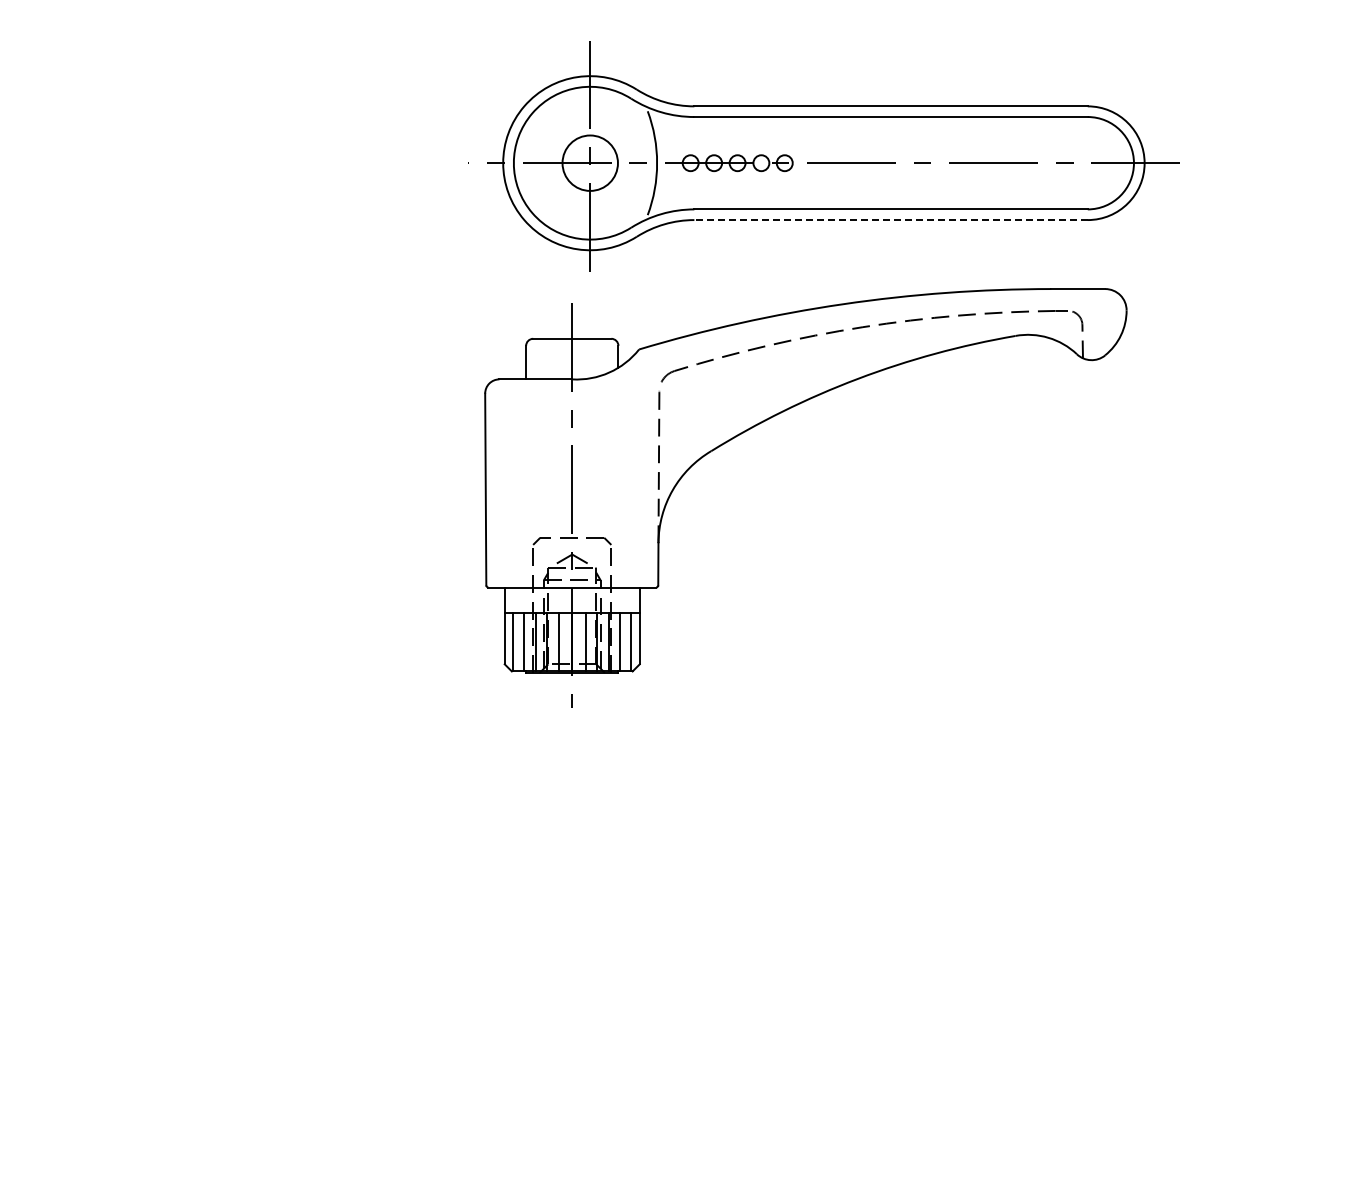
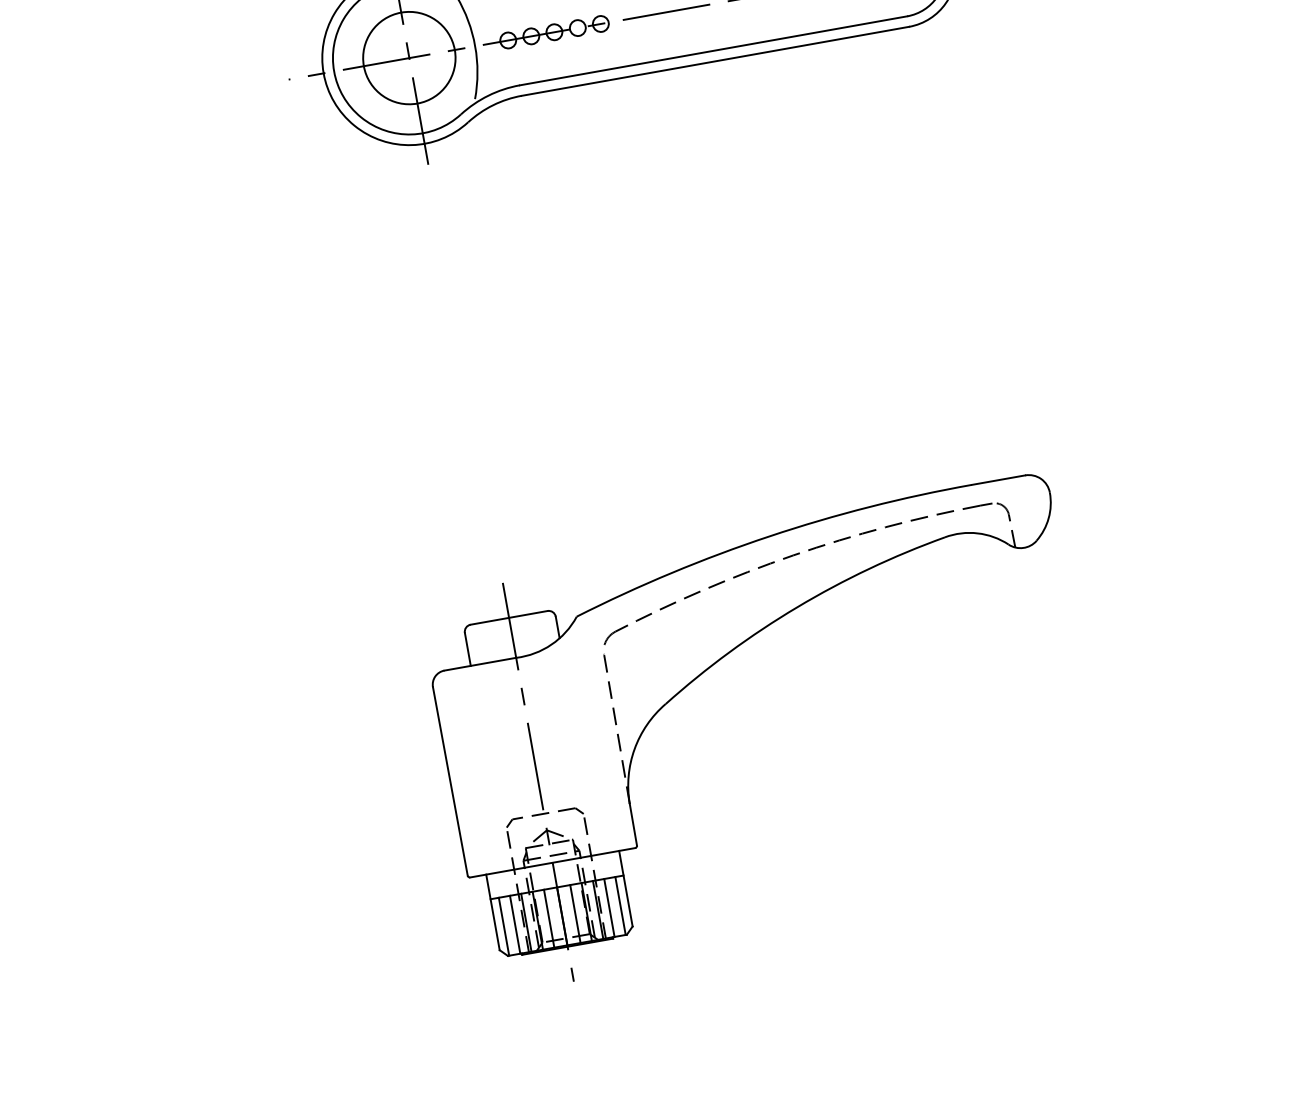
circle: (590, 163) -> (409, 58), size x1.67
line: (891, 220) -> (715, 61), dashed -> solid
part: (767, 420) -> (715, 664), moved

